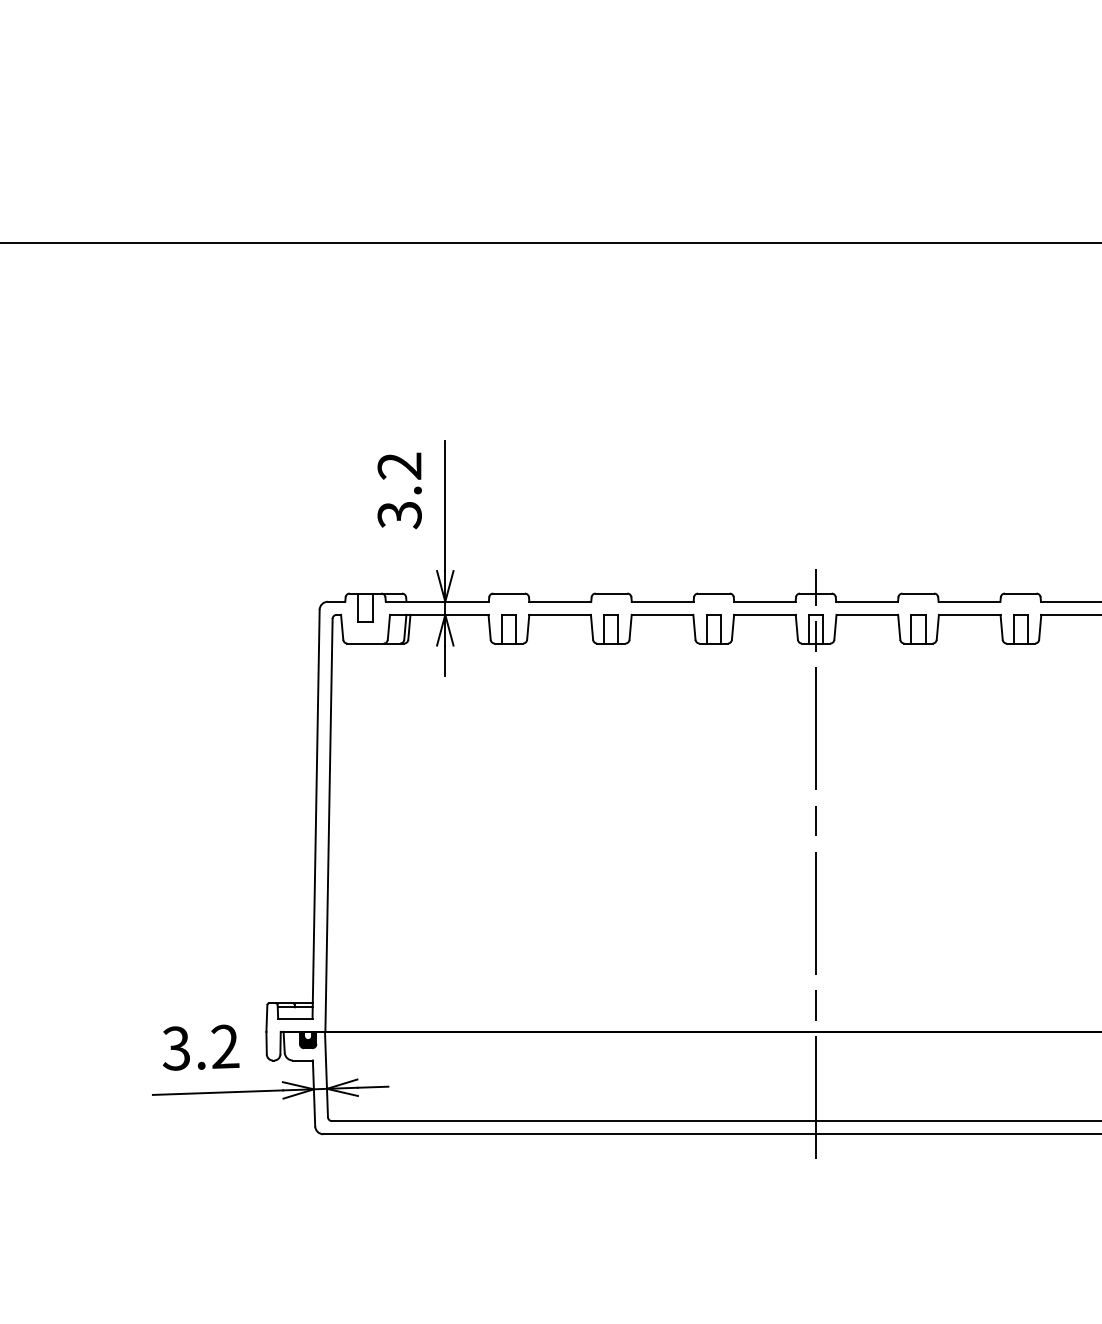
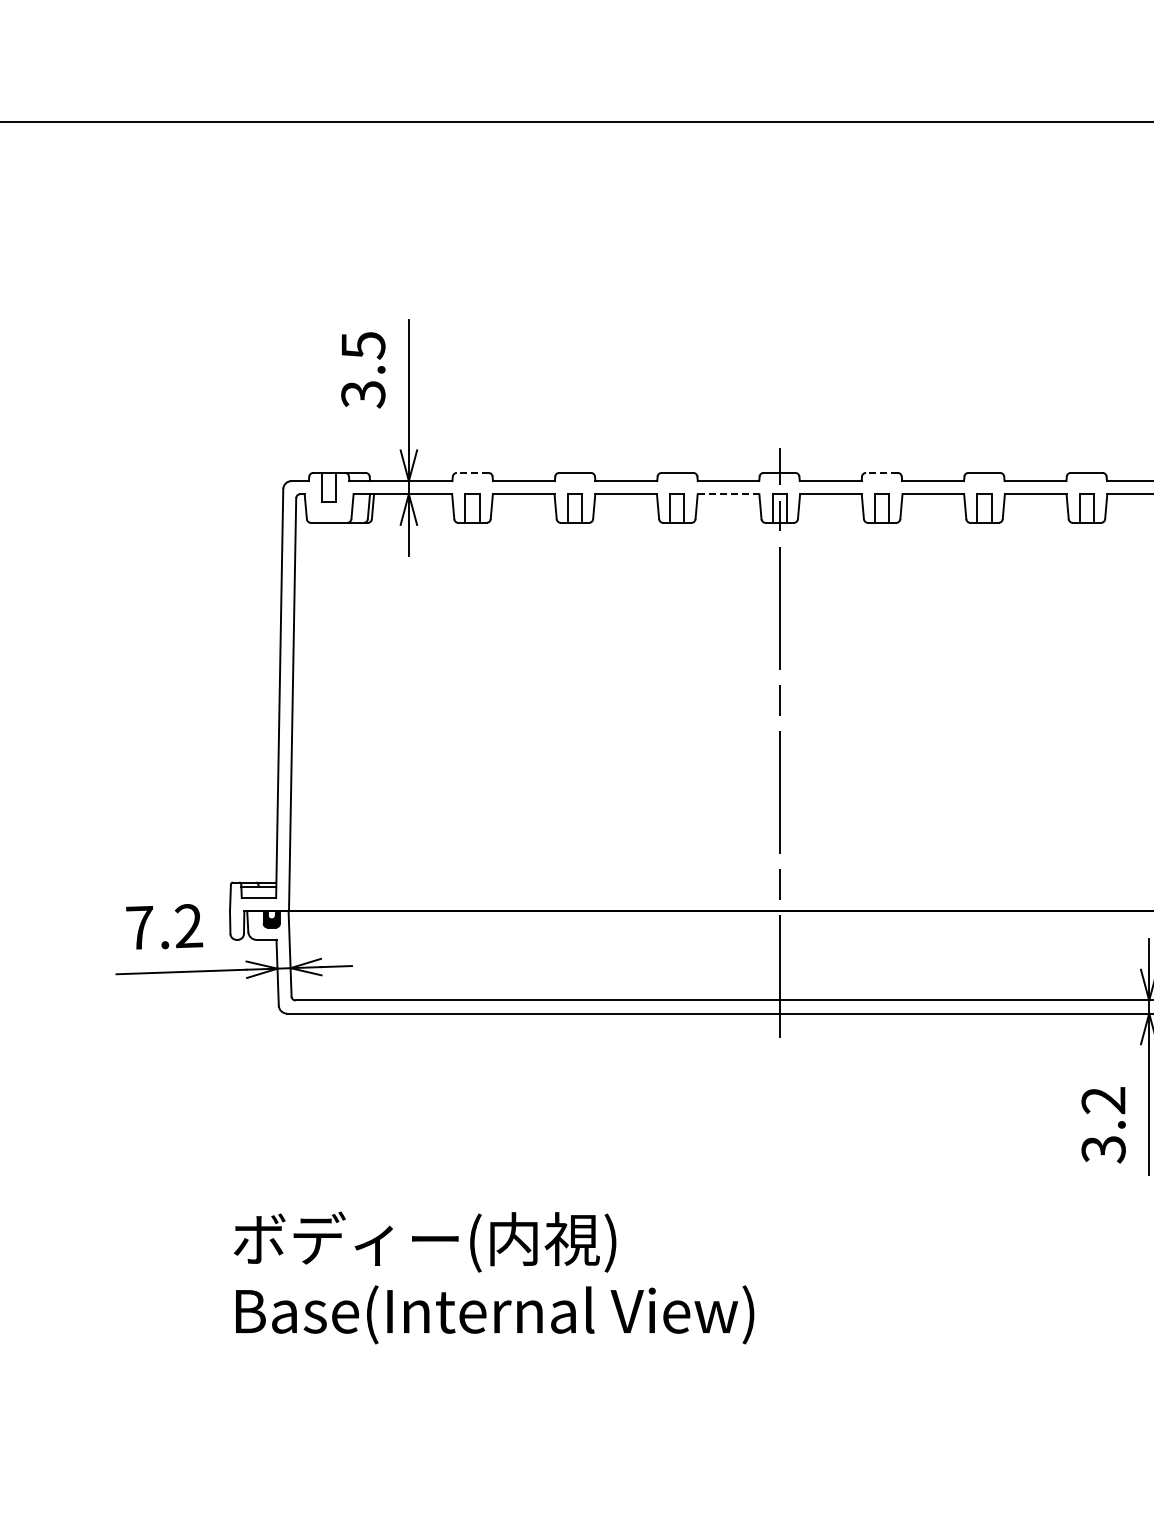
text: (399, 466) -> (363, 345), 3.2 -> 3.5
line: (508, 593) -> (472, 472), solid -> dashed
line: (917, 593) -> (881, 472), solid -> dashed
line: (764, 615) -> (728, 494), solid -> dashed
text: (175, 1048) -> (139, 927), 3.2 -> 7.2

